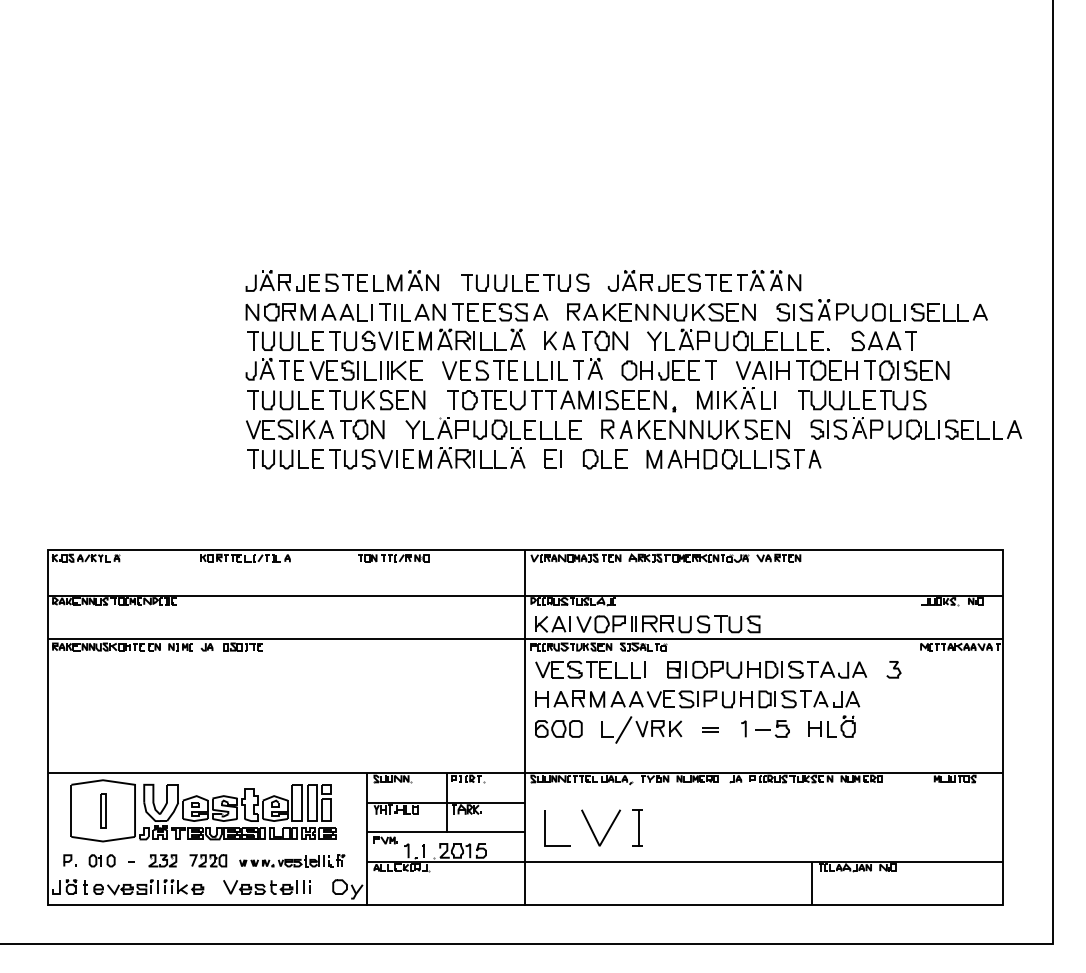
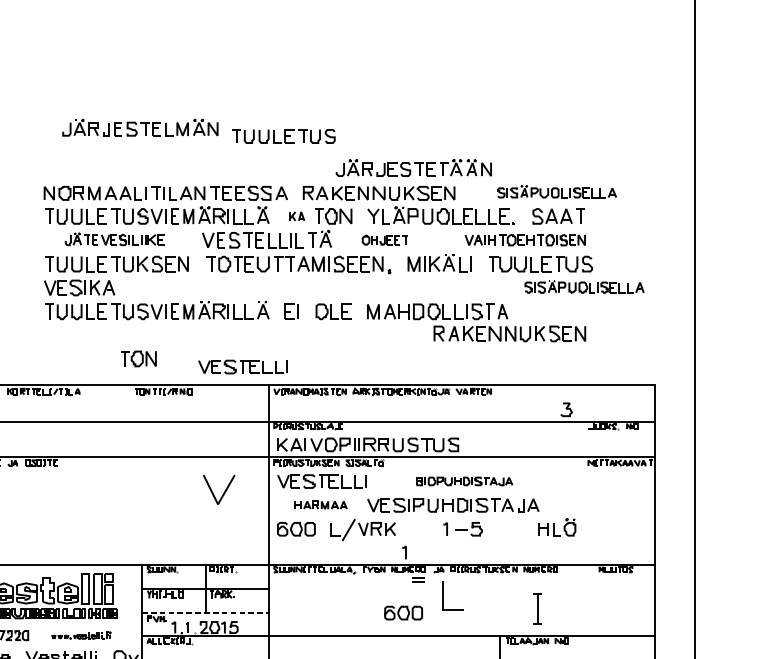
part: (341, 280) -> (139, 127), moved
part: (525, 282) -> (284, 136), moved
part: (881, 310) -> (556, 191), size x0.7
part: (559, 340) -> (296, 216), size x0.6
part: (333, 369) -> (114, 239), size x0.7
part: (668, 370) -> (384, 240), size x0.6
part: (842, 370) -> (525, 240), size x0.7
part: (493, 428) -> (243, 286), removed
part: (915, 428) -> (583, 286), size x0.7
part: (362, 429) -> (138, 358), moved
part: (695, 429) -> (509, 333), moved
part: (492, 527) -> (242, 366), added
part: (767, 669) -> (464, 481), size x0.6
curve: (893, 669) -> (566, 409), moved
part: (589, 698) -> (321, 504), size x0.6
part: (831, 726) -> (556, 527), moved
part: (710, 729) -> (418, 579), moved
line: (693, 757) -> (404, 552), added
part: (637, 827) -> (537, 608), moved
line: (545, 828) -> (443, 595), moved
line: (607, 830) -> (224, 491), moved
line: (446, 832) -> (205, 612), solid -> dashed
part: (691, 832) -> (403, 612), added
part: (292, 860) -> (81, 635), size x0.7

